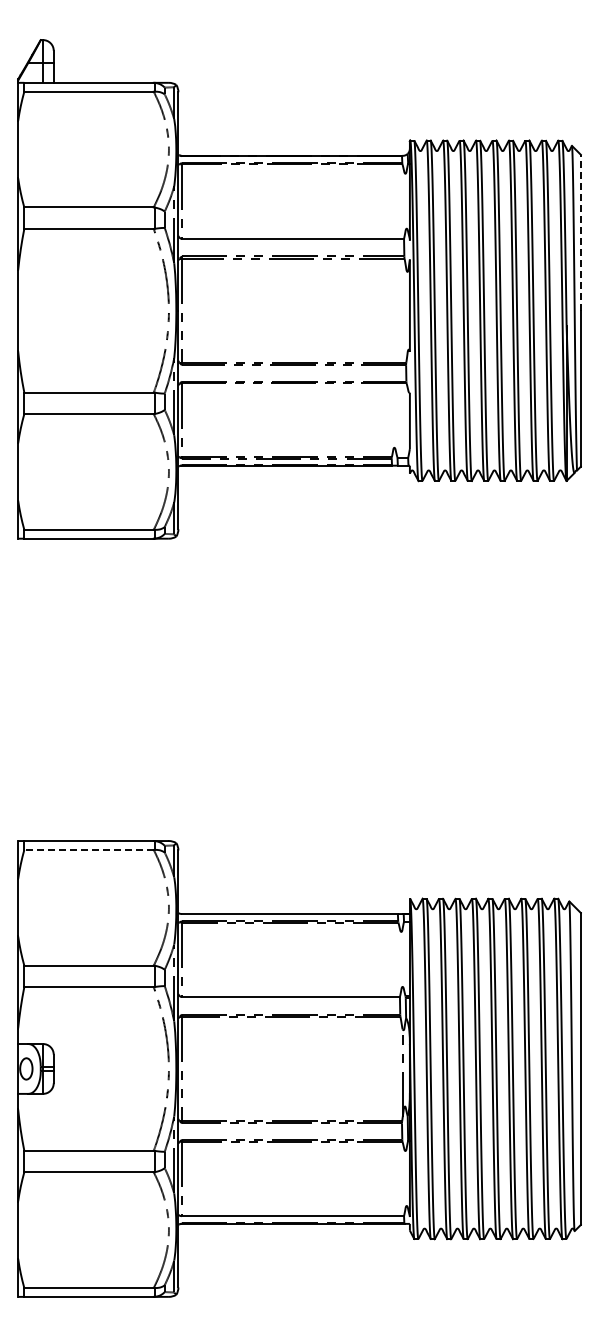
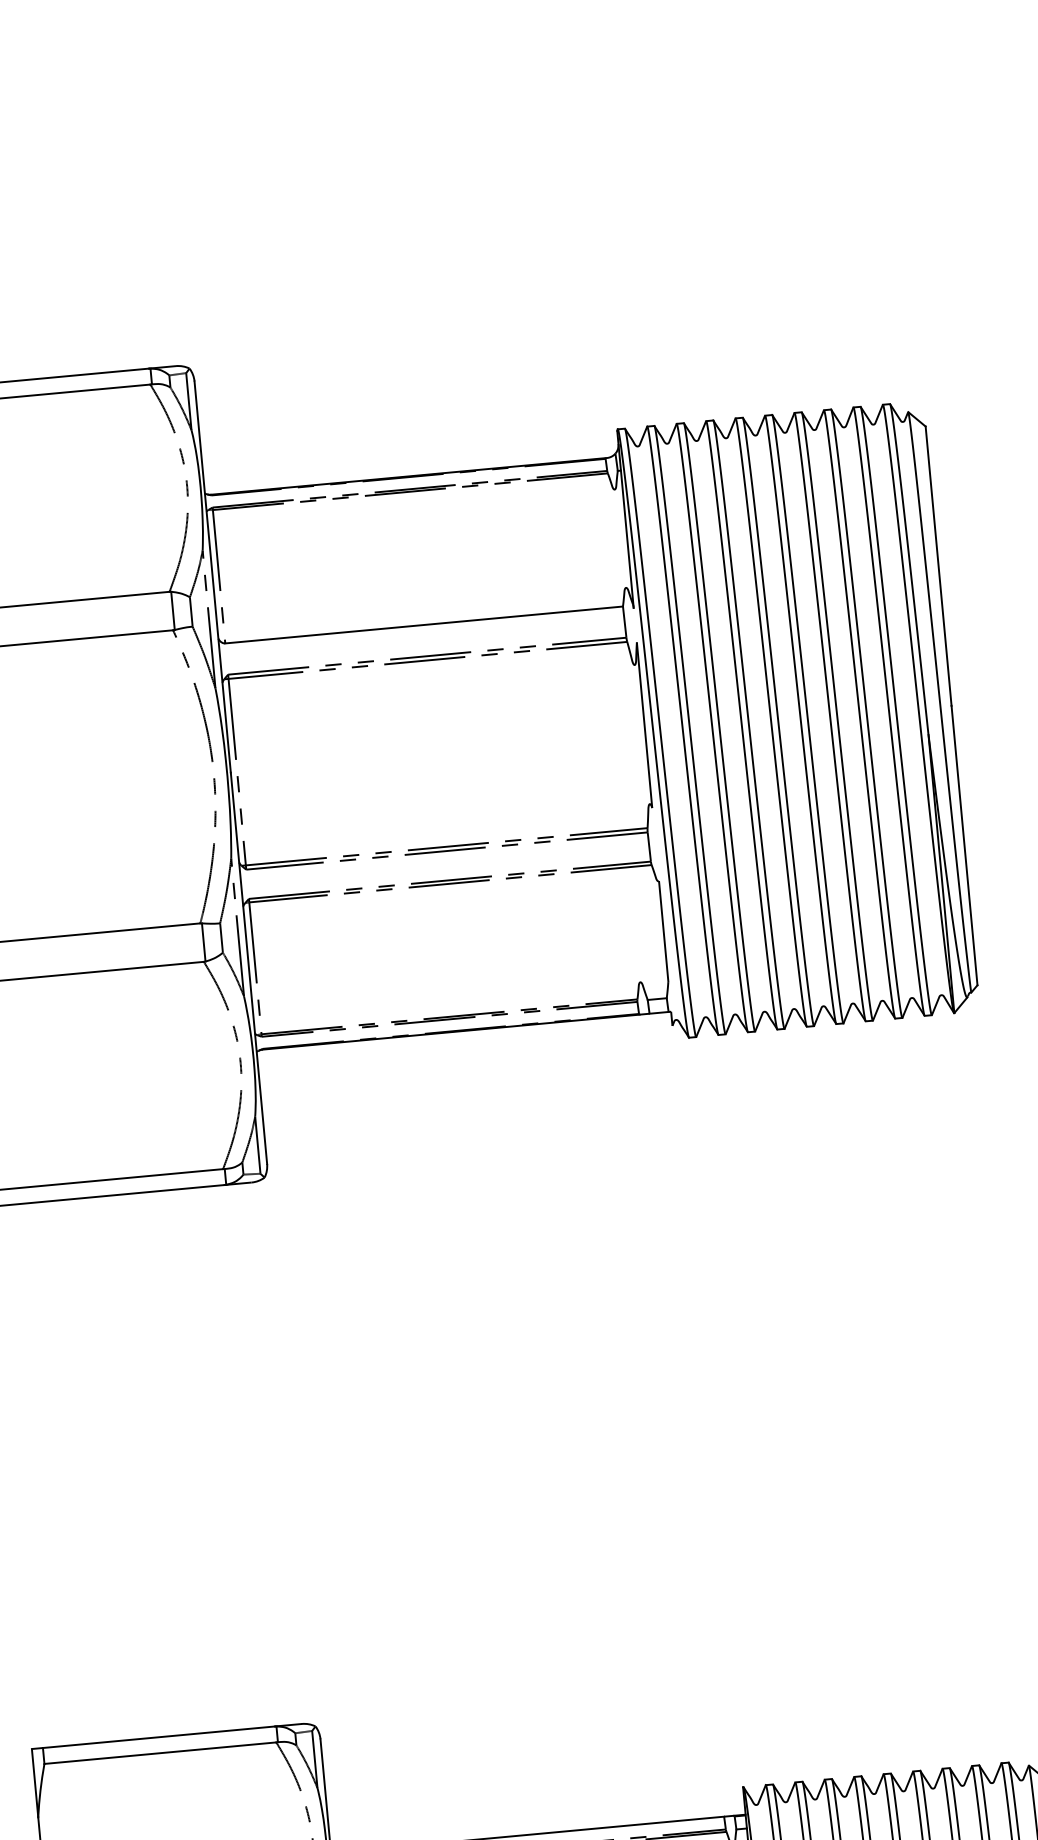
line: (580, 232) -> (937, 565), dashed -> solid
line: (89, 849) -> (161, 1752), dashed -> solid

